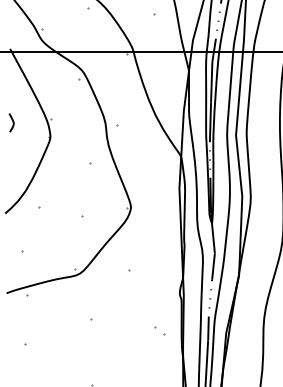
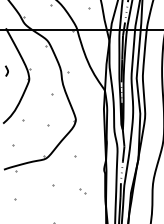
part: (159, 330) -> (82, 191), moved

